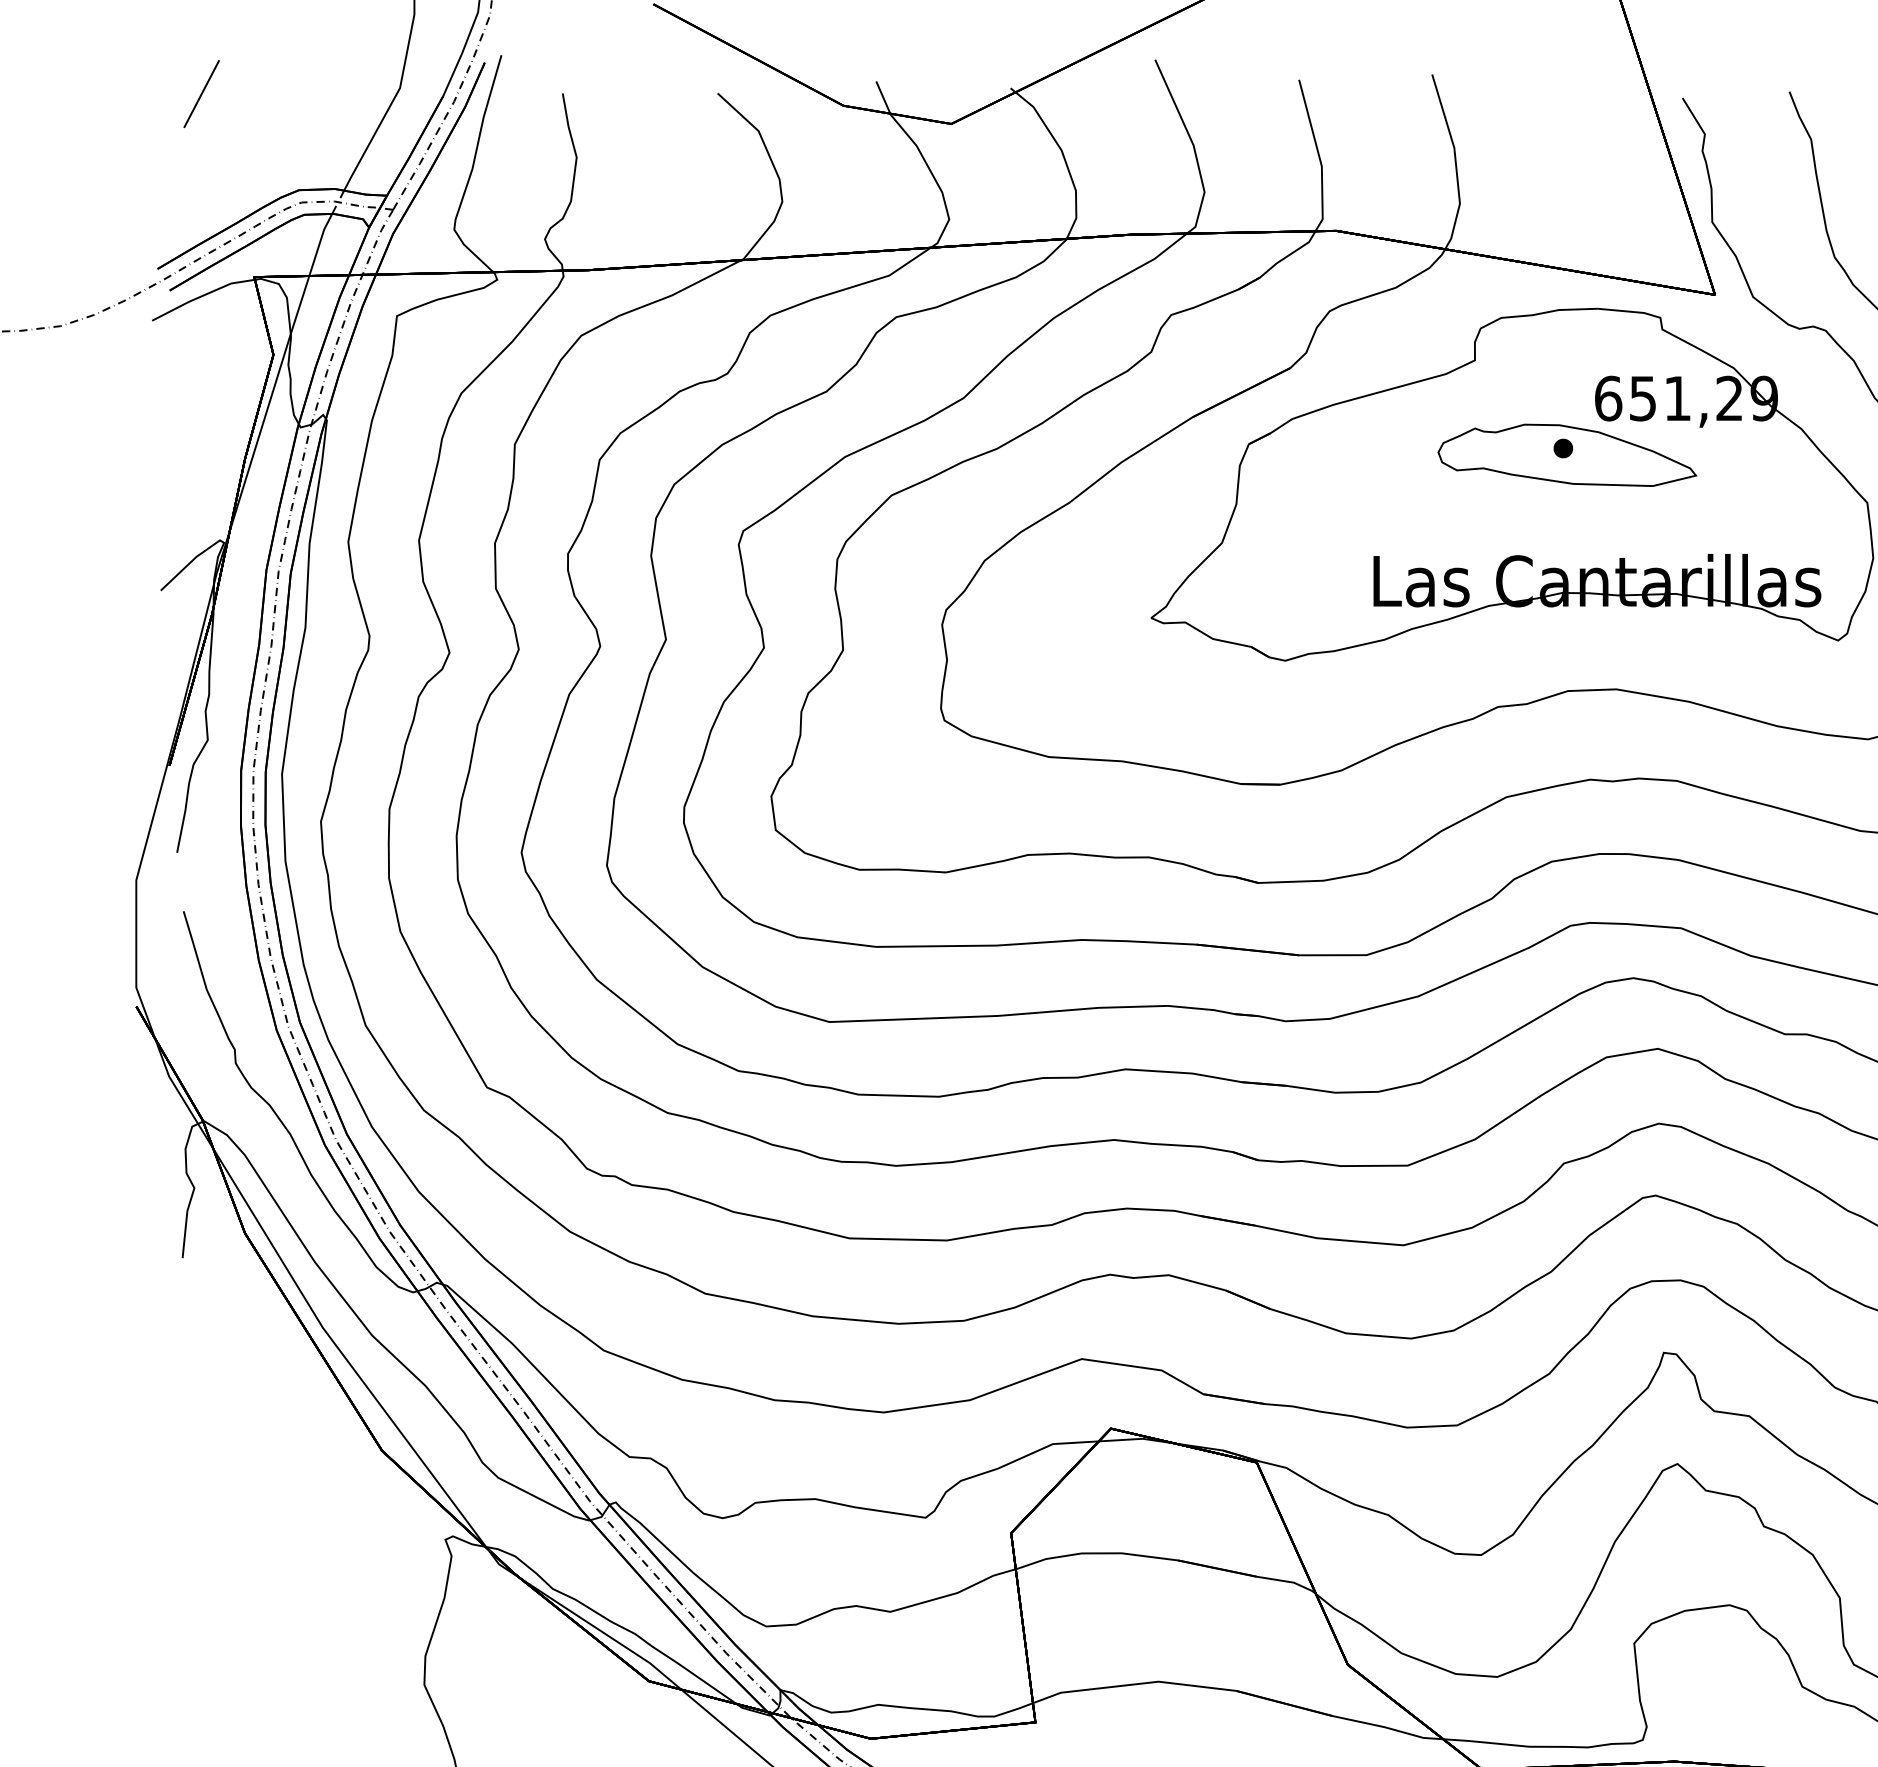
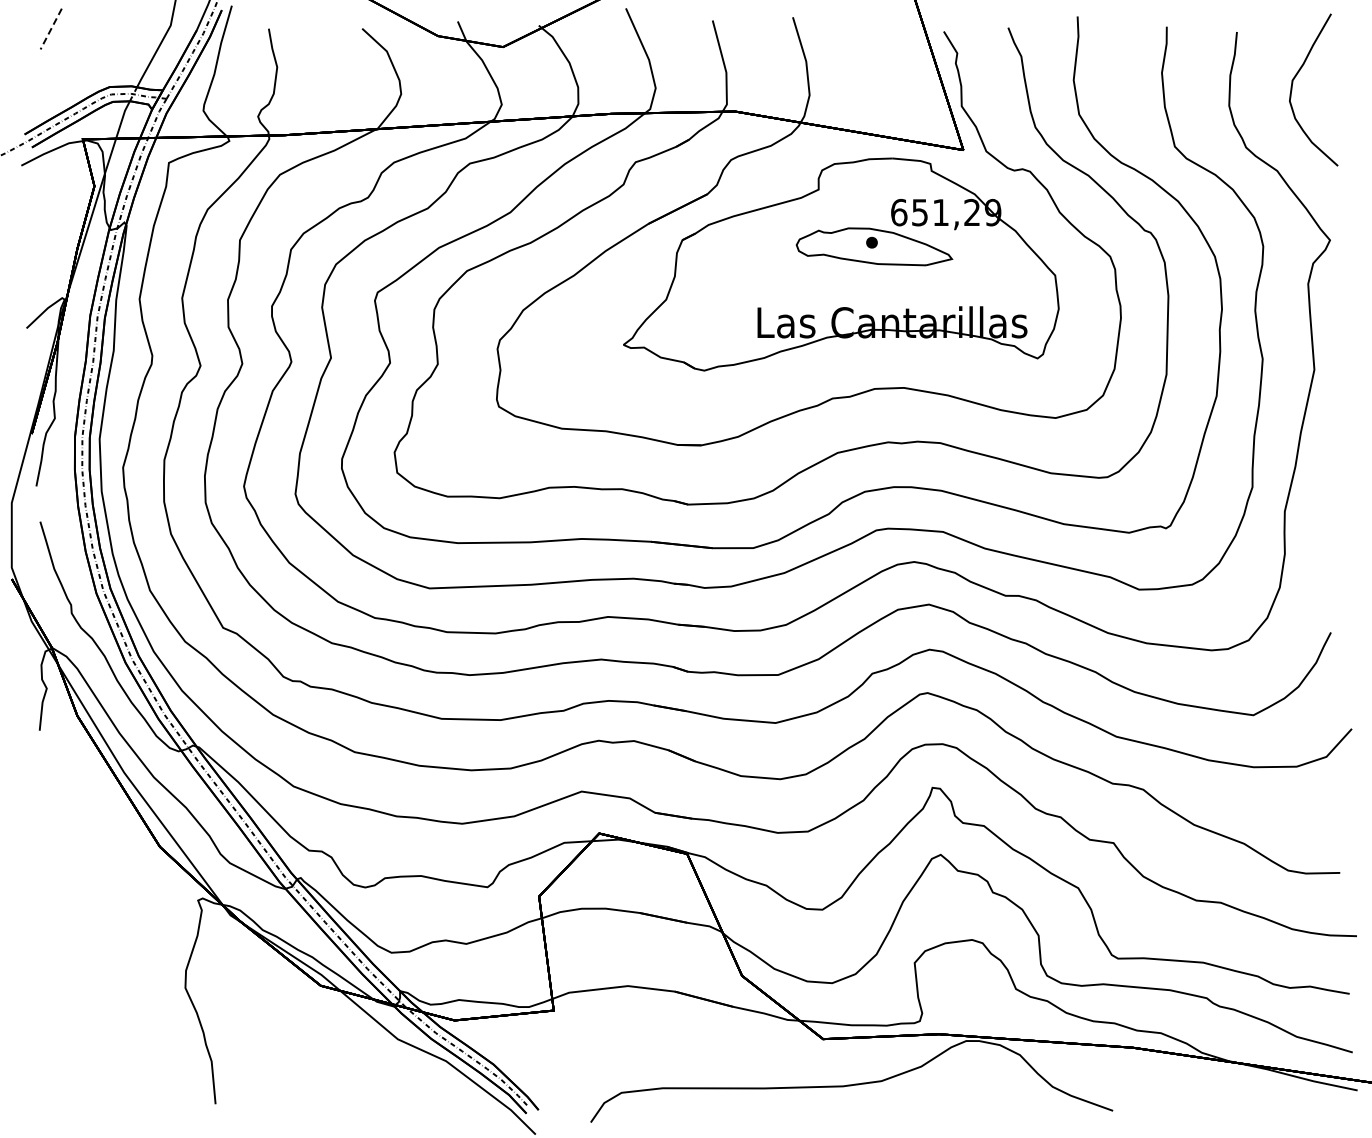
line: (202, 94) -> (51, 29), solid -> dashed

